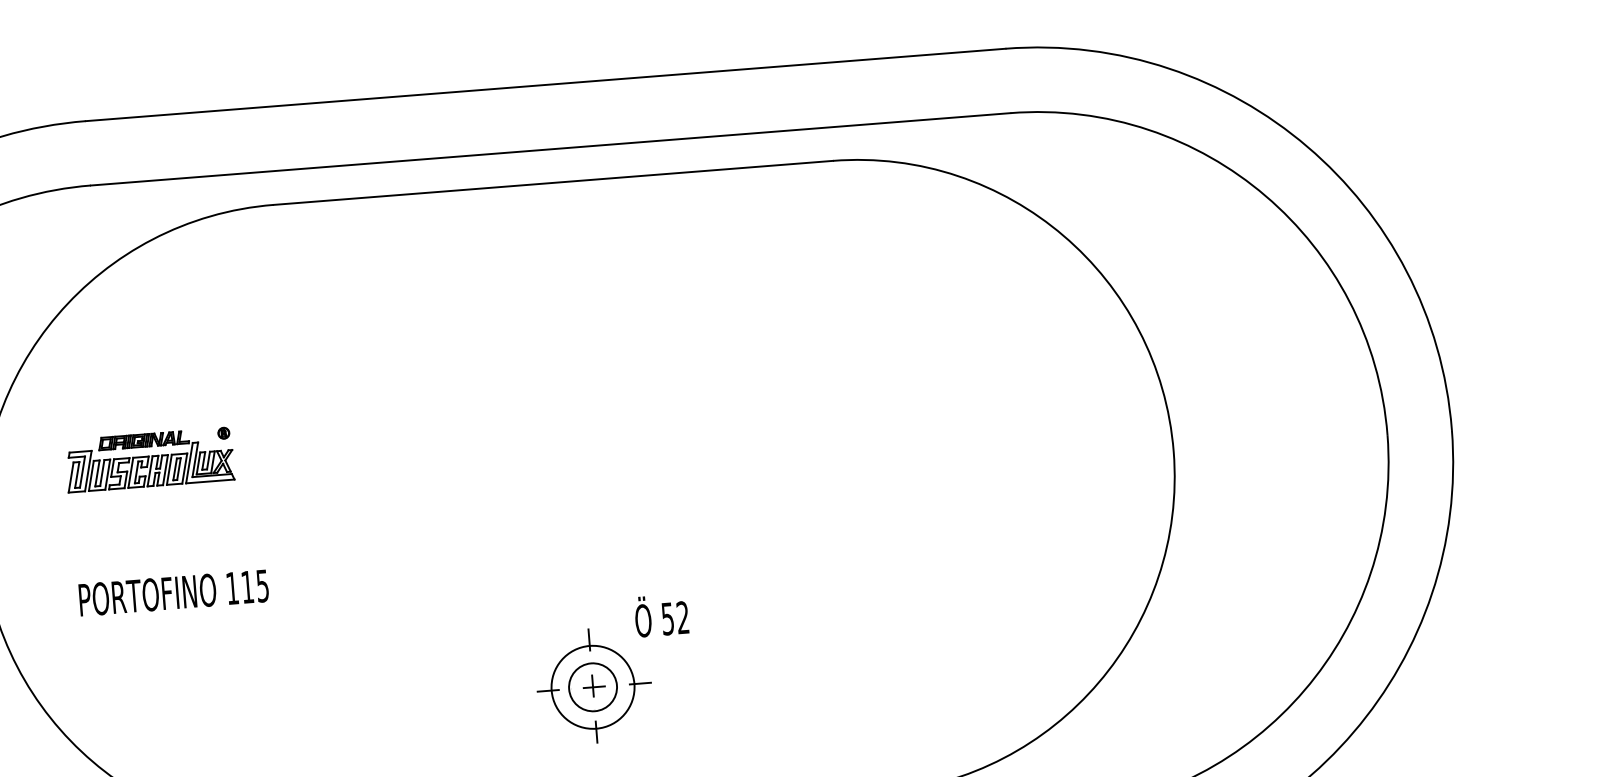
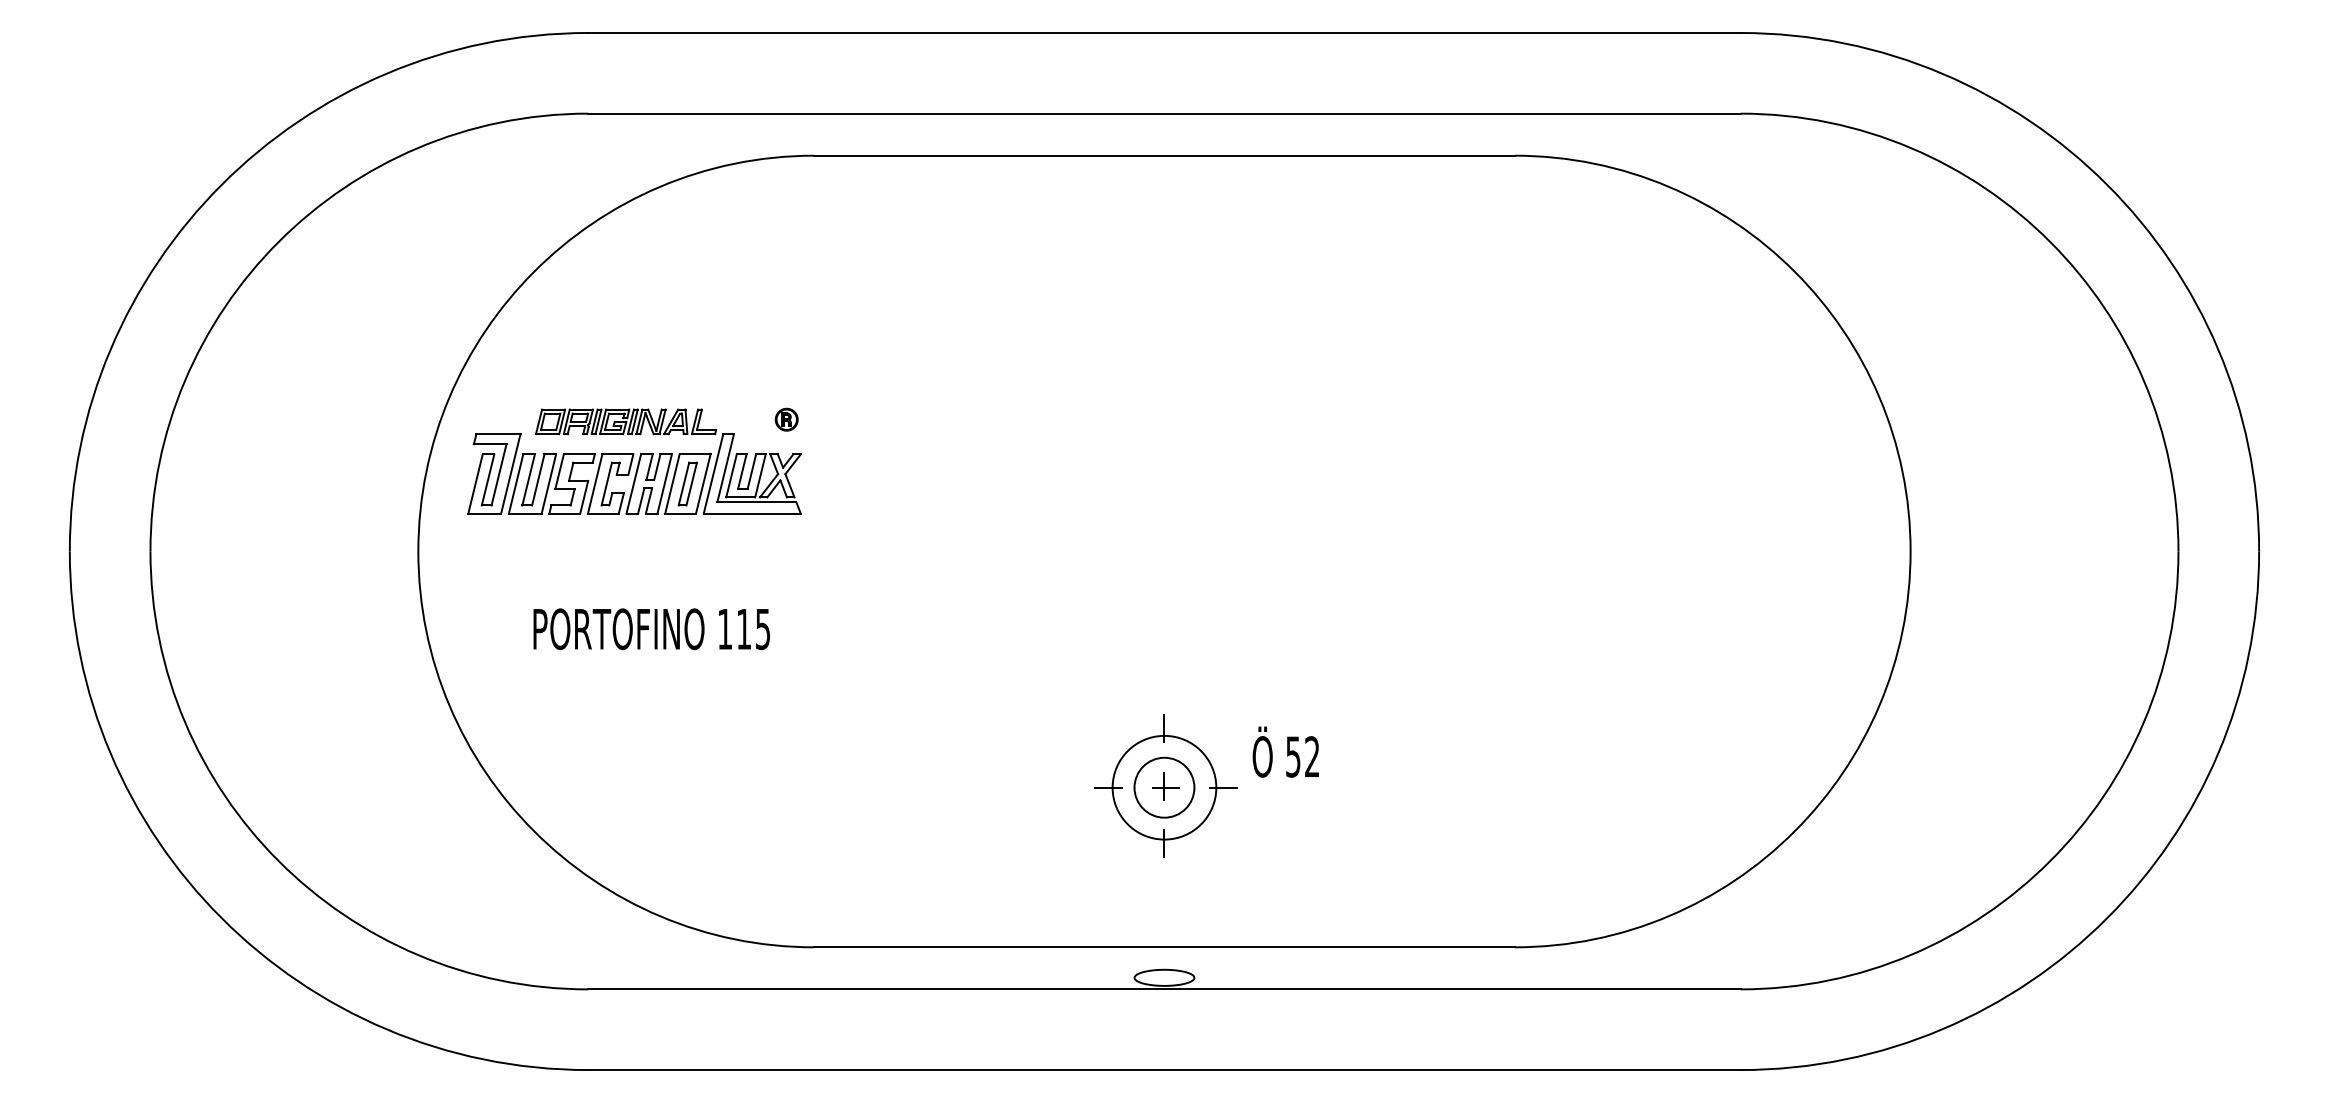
part: (149, 459) -> (634, 460), size x1.6
text: (661, 615) -> (1285, 751), moved

